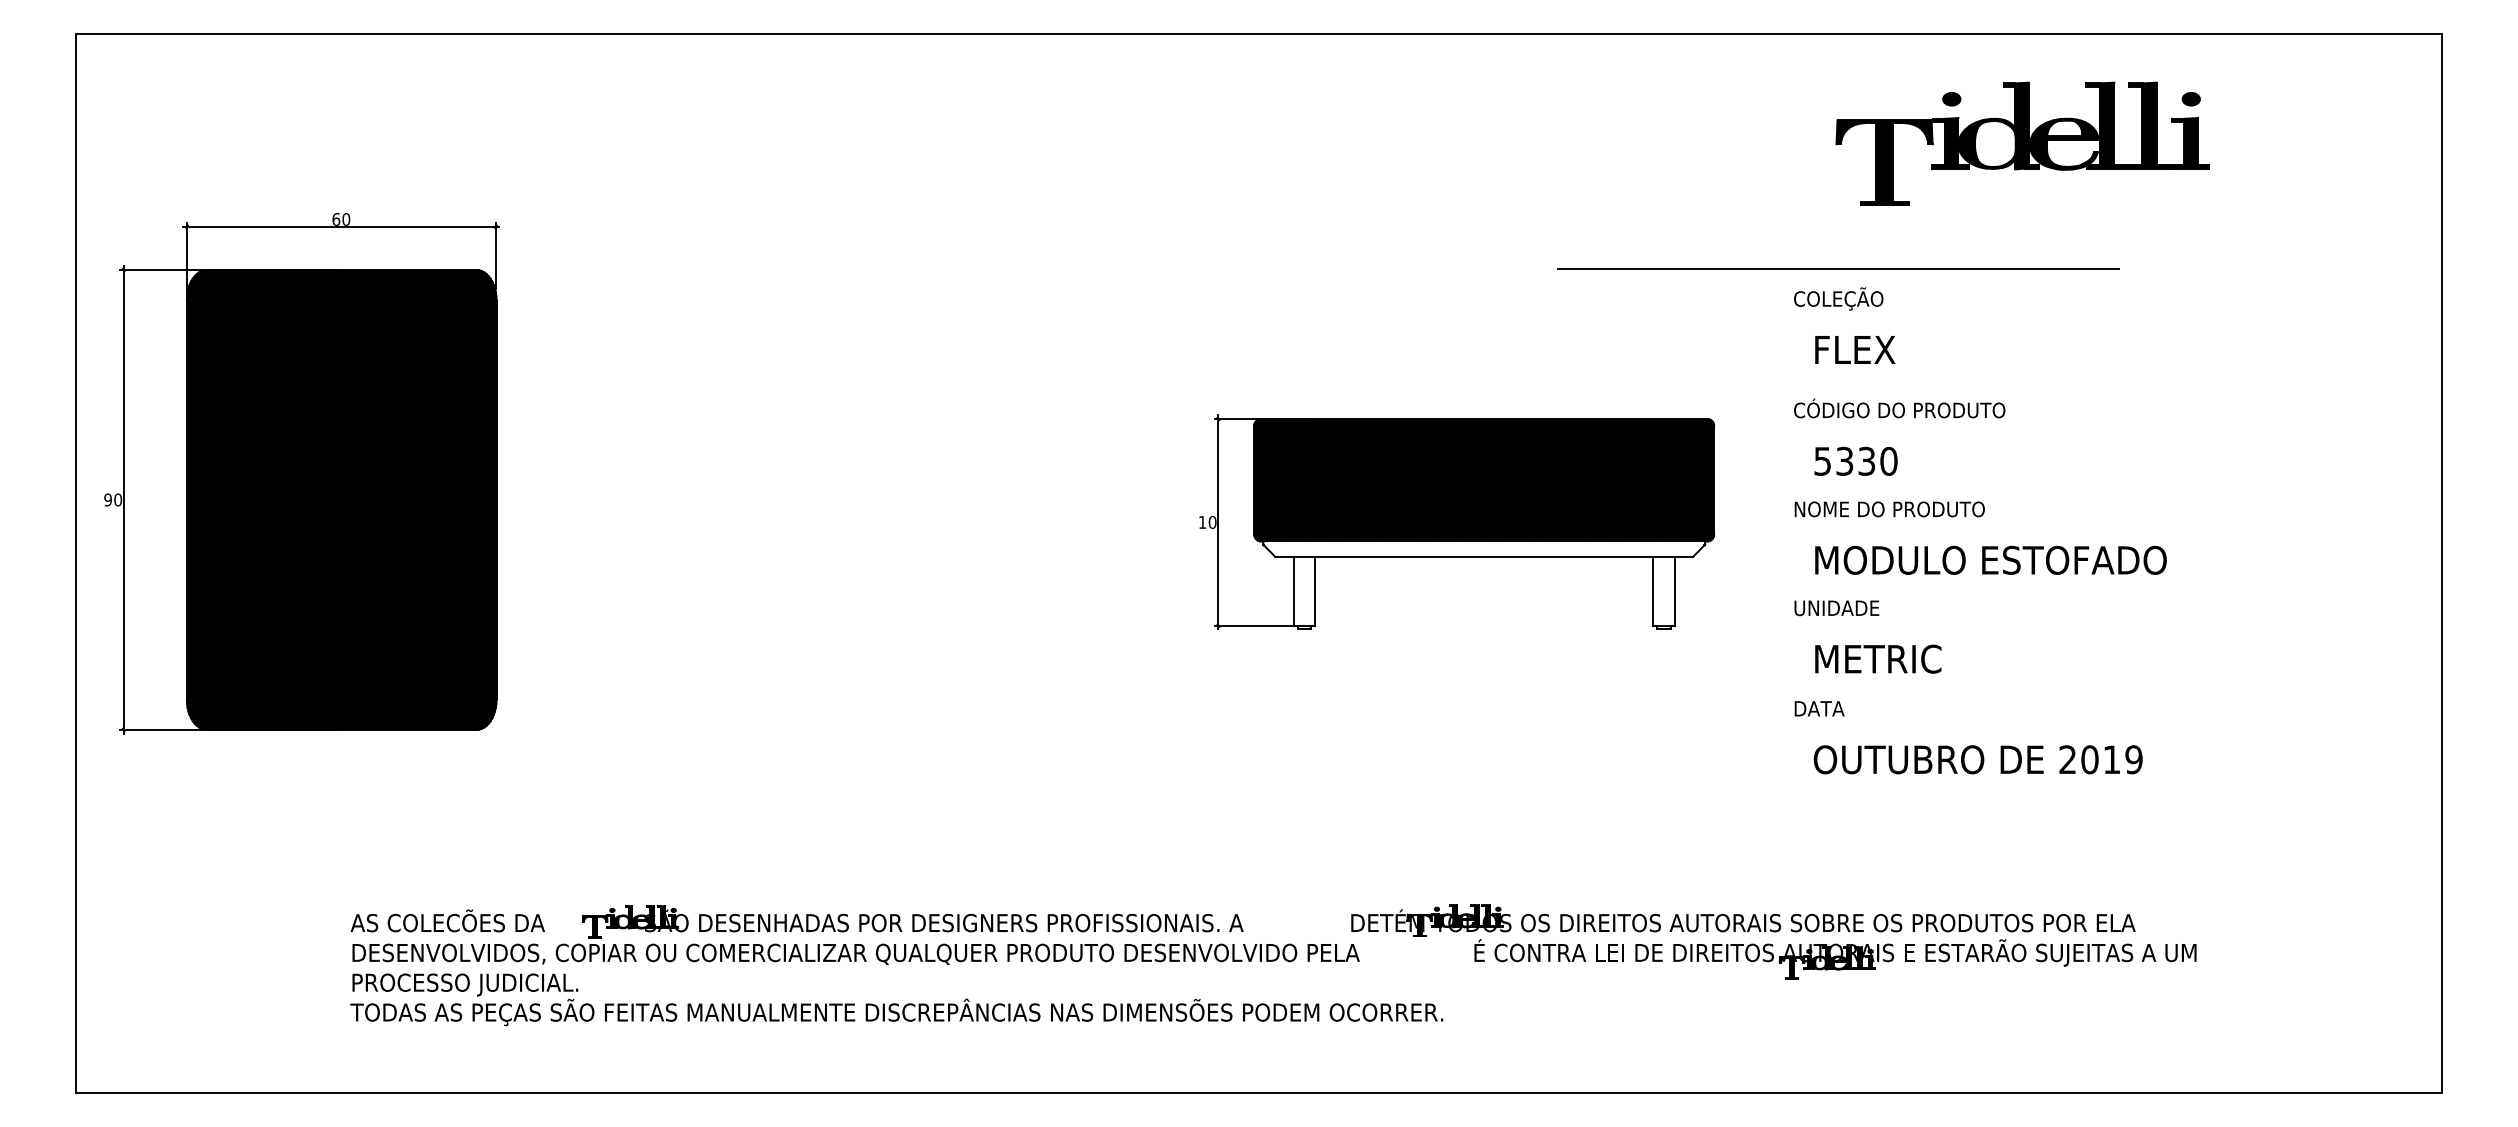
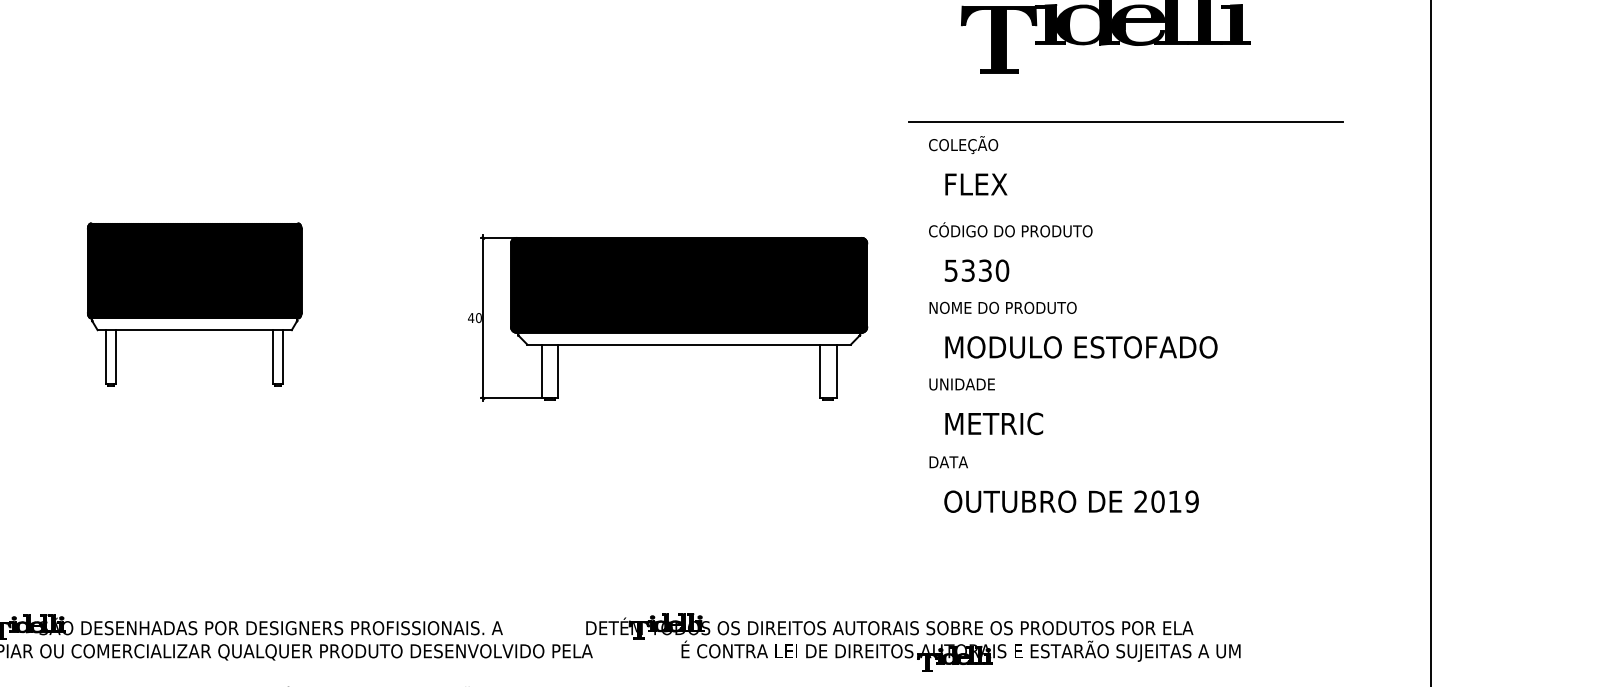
line: (1838, 268) -> (1125, 121), moved
part: (845, 504) -> (194, 304), added
text: (1202, 522) -> (471, 318), 10 -> 40

